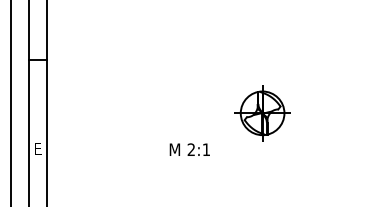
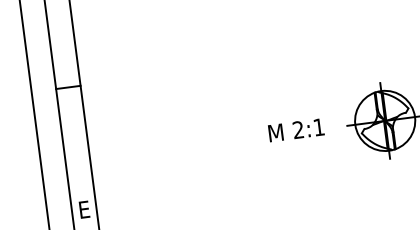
text: (189, 149) -> (295, 129), moved

